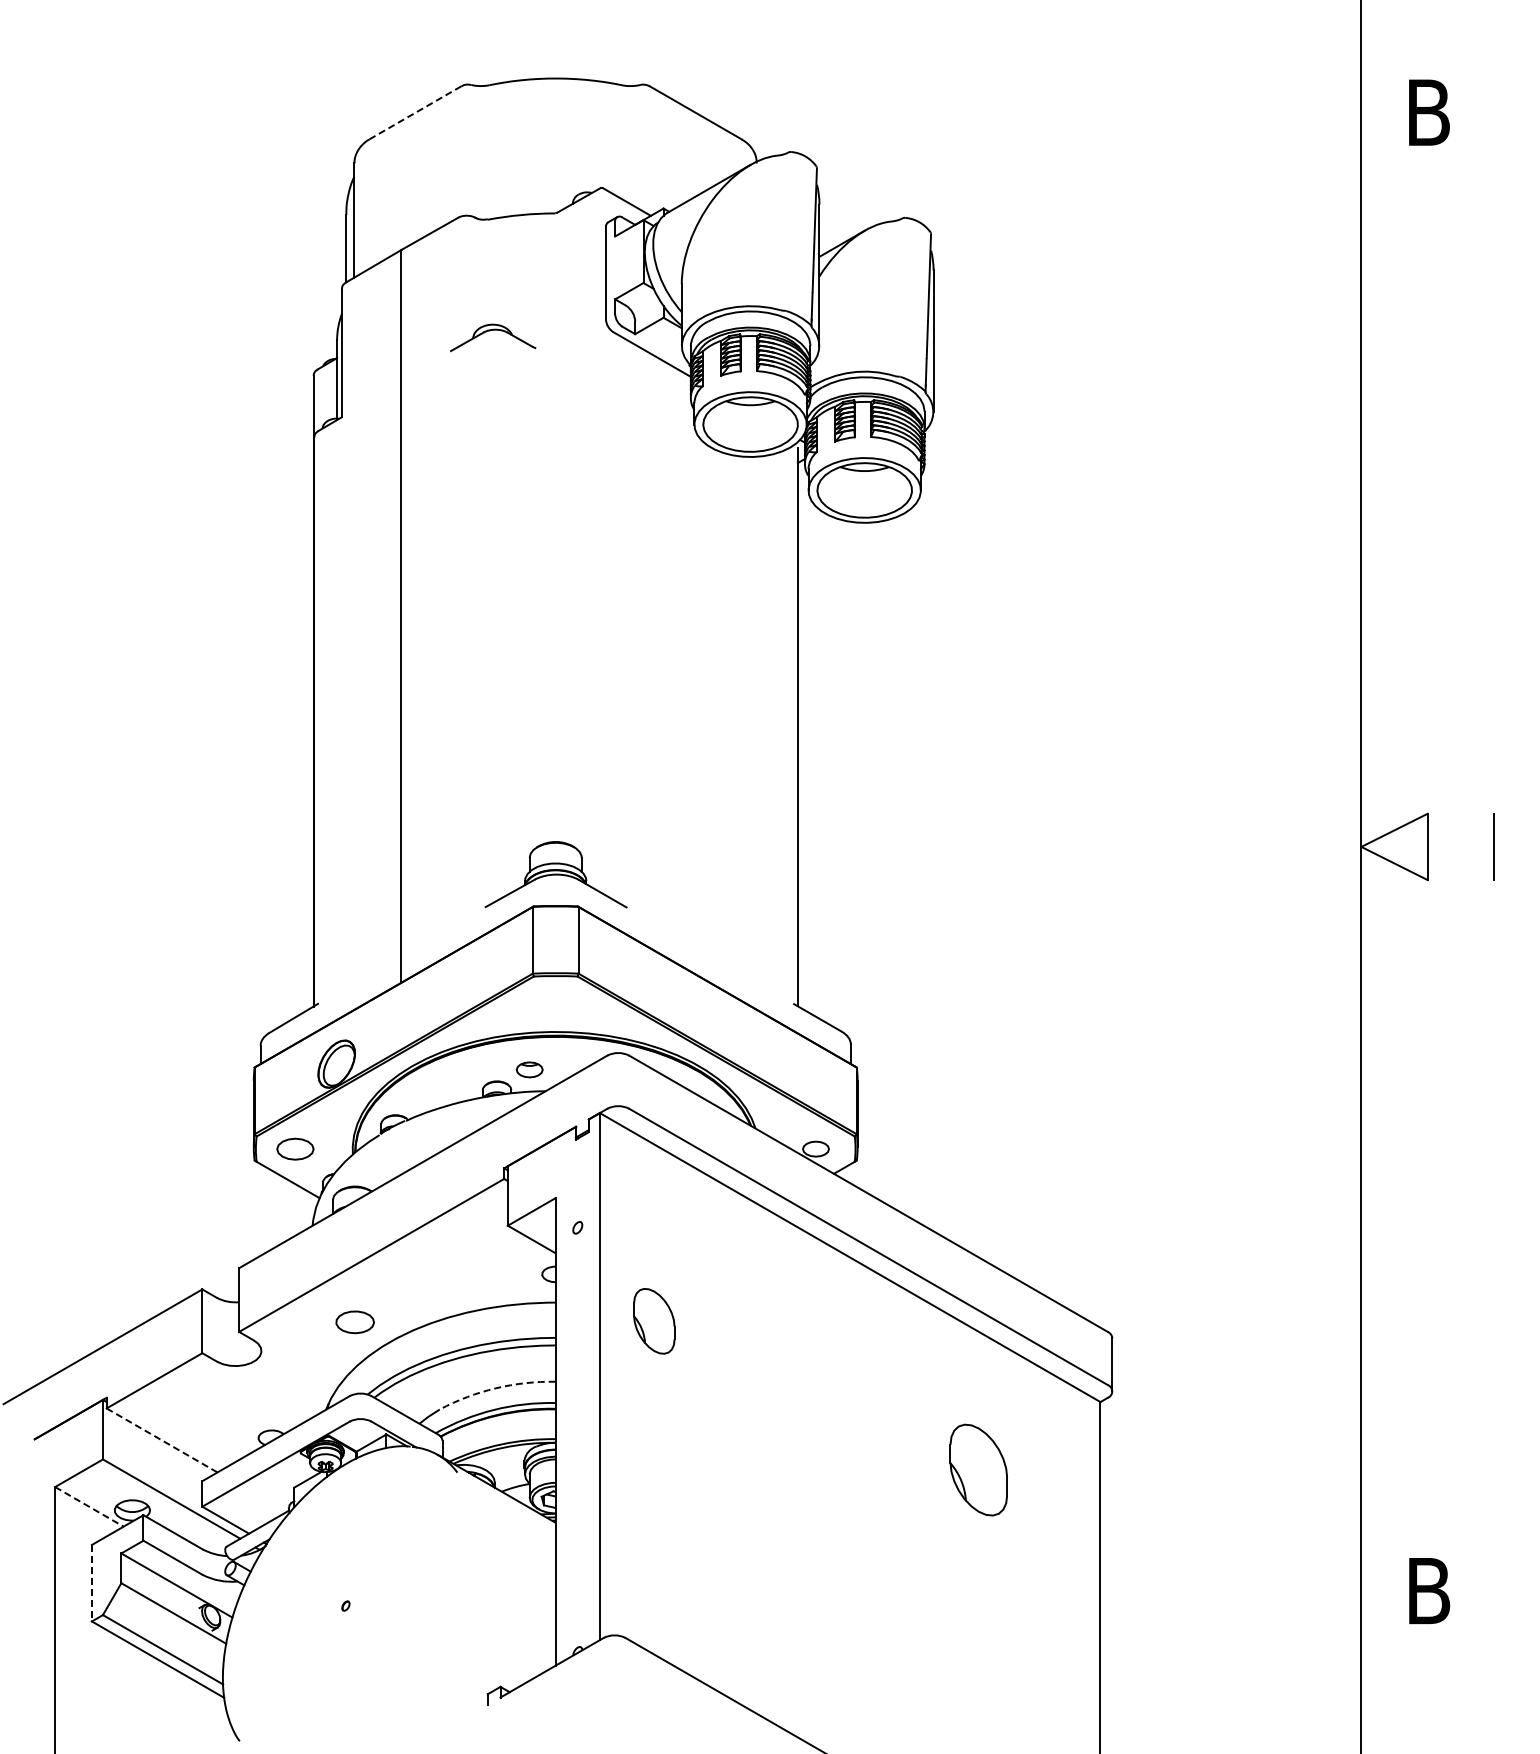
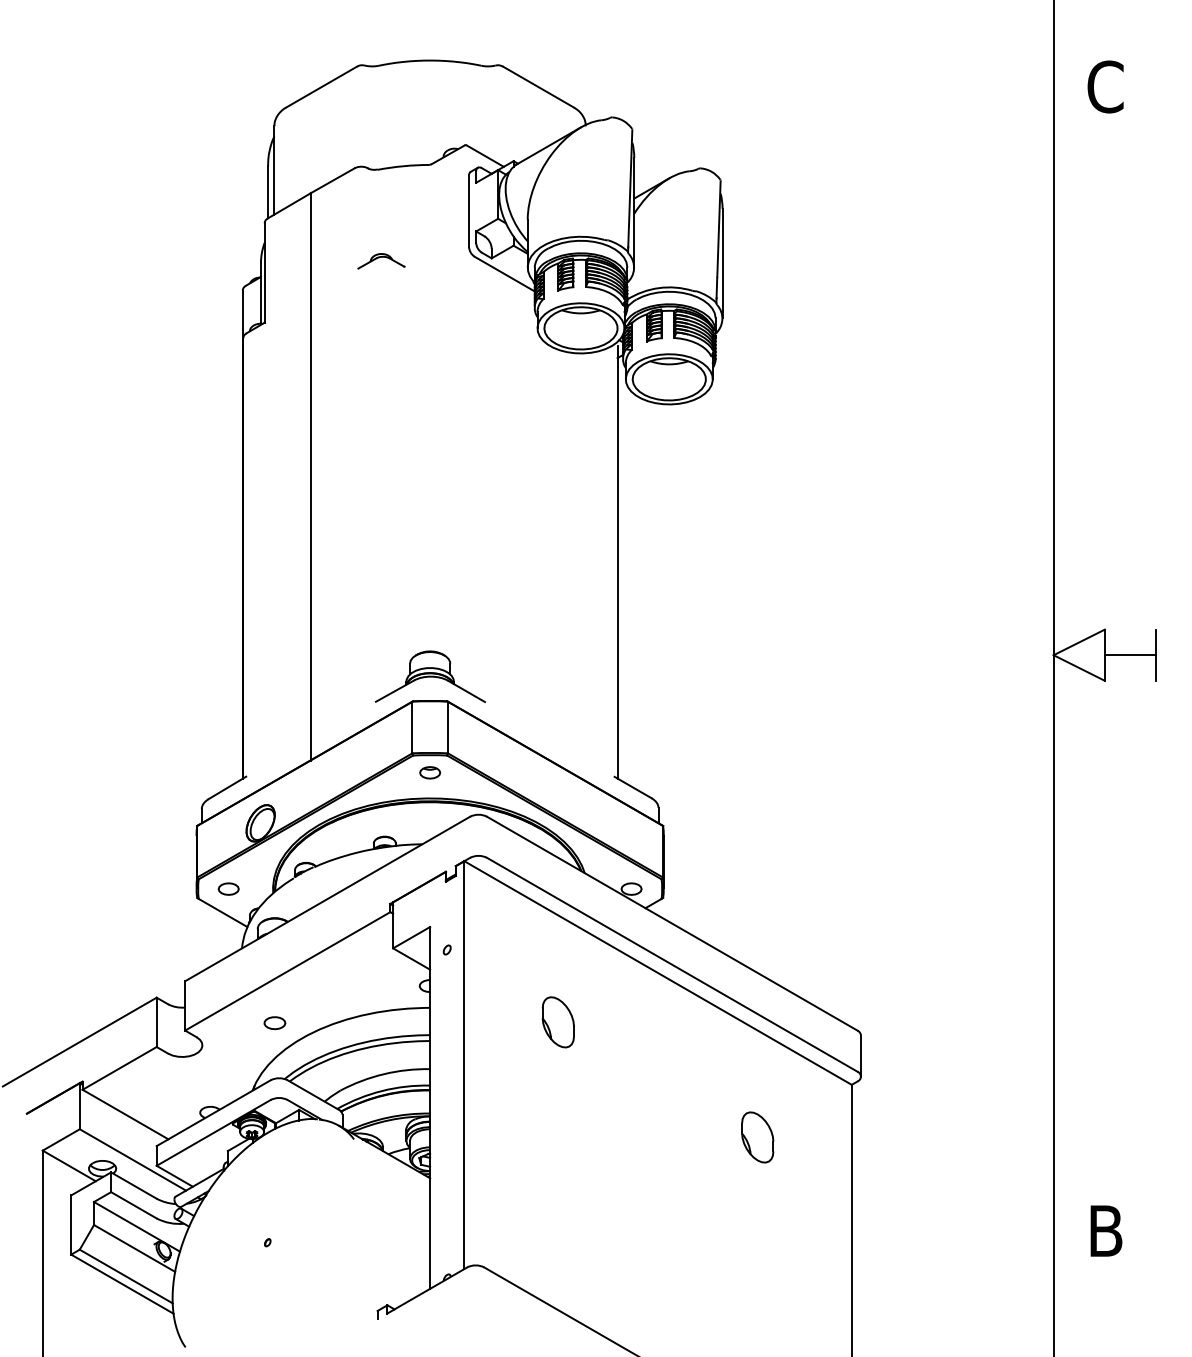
line: (415, 112) -> (321, 86), dashed -> solid
text: (1428, 112) -> (1105, 86), B -> C
part: (492, 337) -> (381, 260), size x0.71
line: (1460, 846) -> (1130, 654), added
part: (529, 1069) -> (429, 772), moved
part: (295, 1148) -> (228, 888), size x0.71
part: (654, 1321) -> (558, 1022), moved
part: (354, 1322) -> (274, 1023), size x0.71
arc: (495, 1388) -> (383, 1074), dashed -> solid
line: (162, 1440) -> (125, 1114), dashed -> solid
part: (979, 1469) -> (758, 1137), size x0.71
line: (89, 1506) -> (69, 1165), dashed -> solid
line: (91, 1583) -> (70, 1225), dashed -> solid

